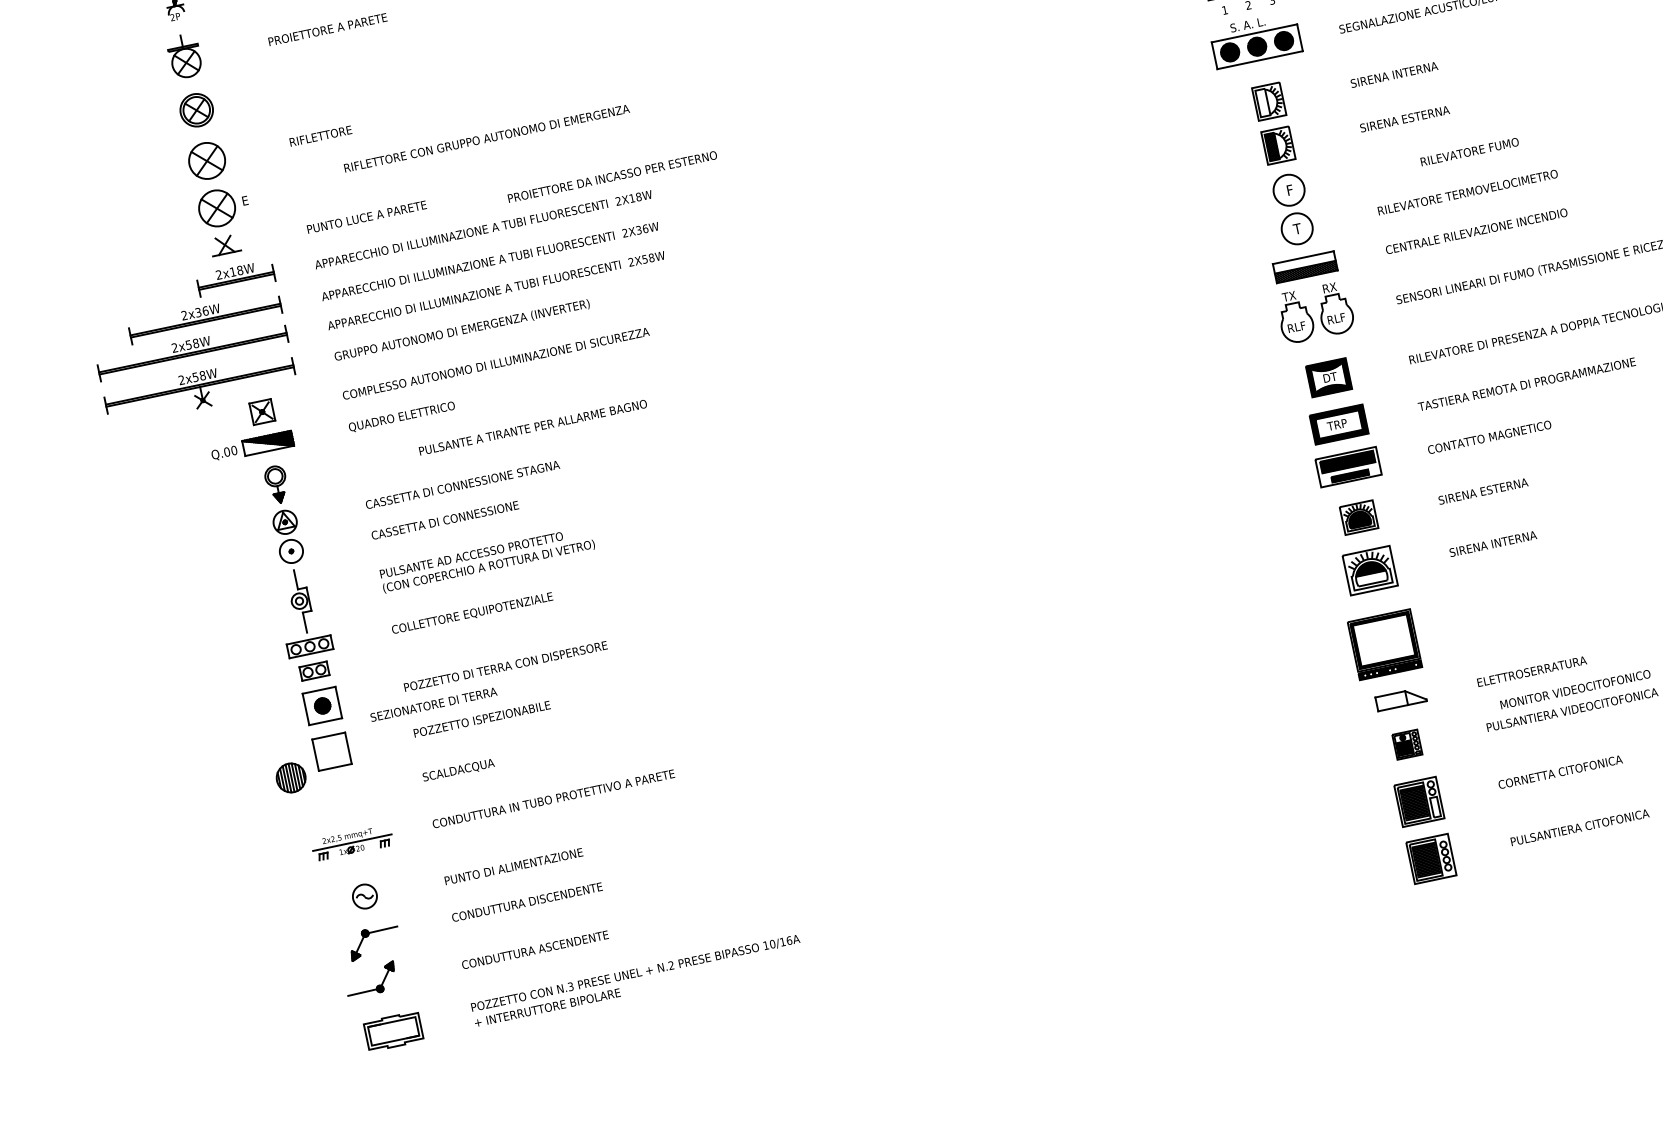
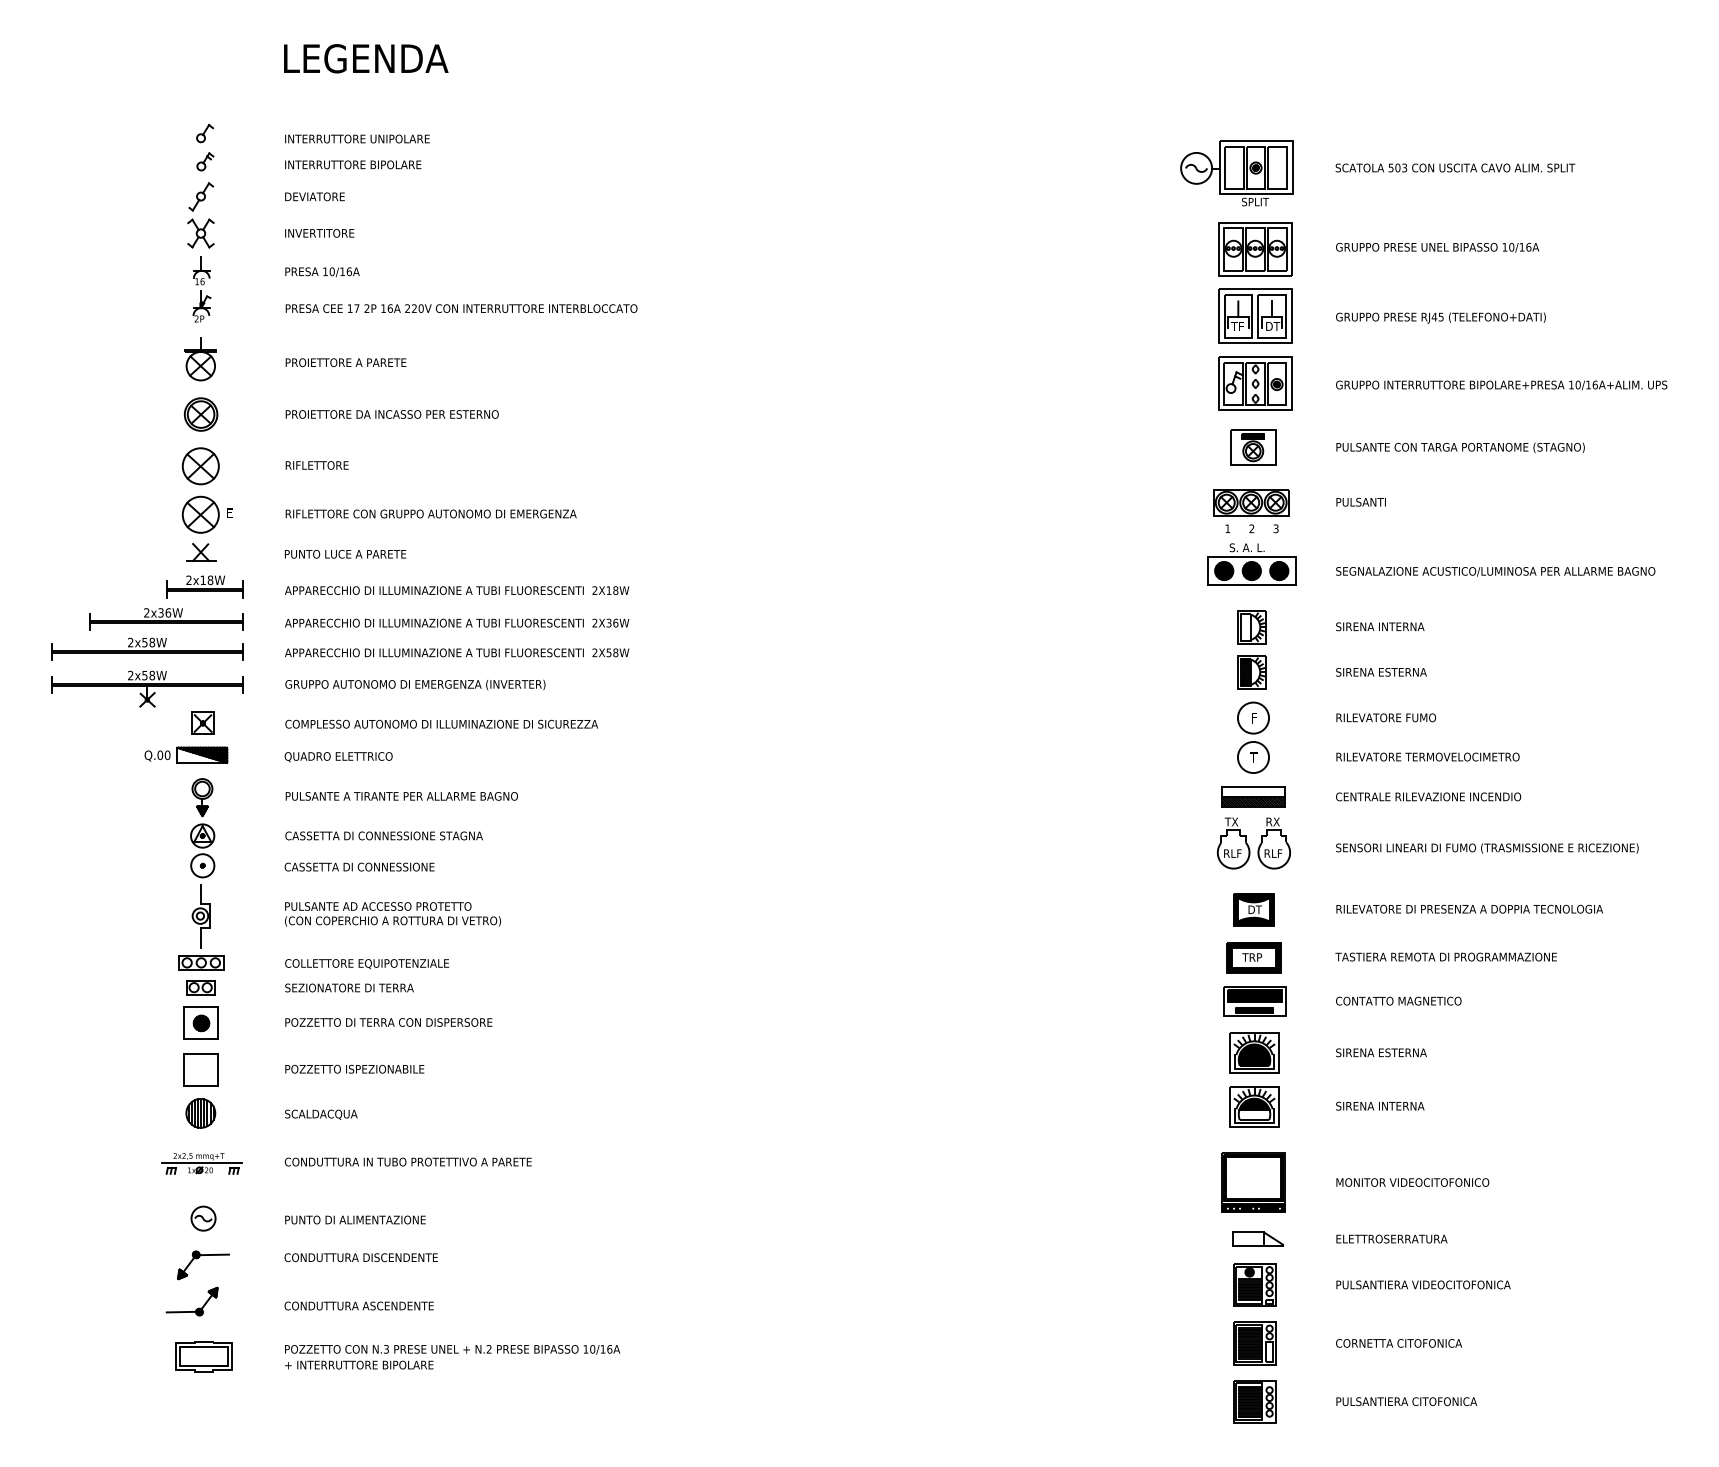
text: (486, 138) -> (430, 513), moved
text: (1470, 151) -> (1386, 717), moved
text: (611, 177) -> (391, 414), moved
text: (532, 427) -> (401, 796), moved
part: (1359, 517) -> (1254, 1052), size x1.43
text: (1575, 689) -> (1412, 1182), moved
text: (433, 704) -> (349, 987), moved
part: (1406, 744) -> (1254, 1284), size x1.67
part: (290, 778) -> (200, 1113), moved

